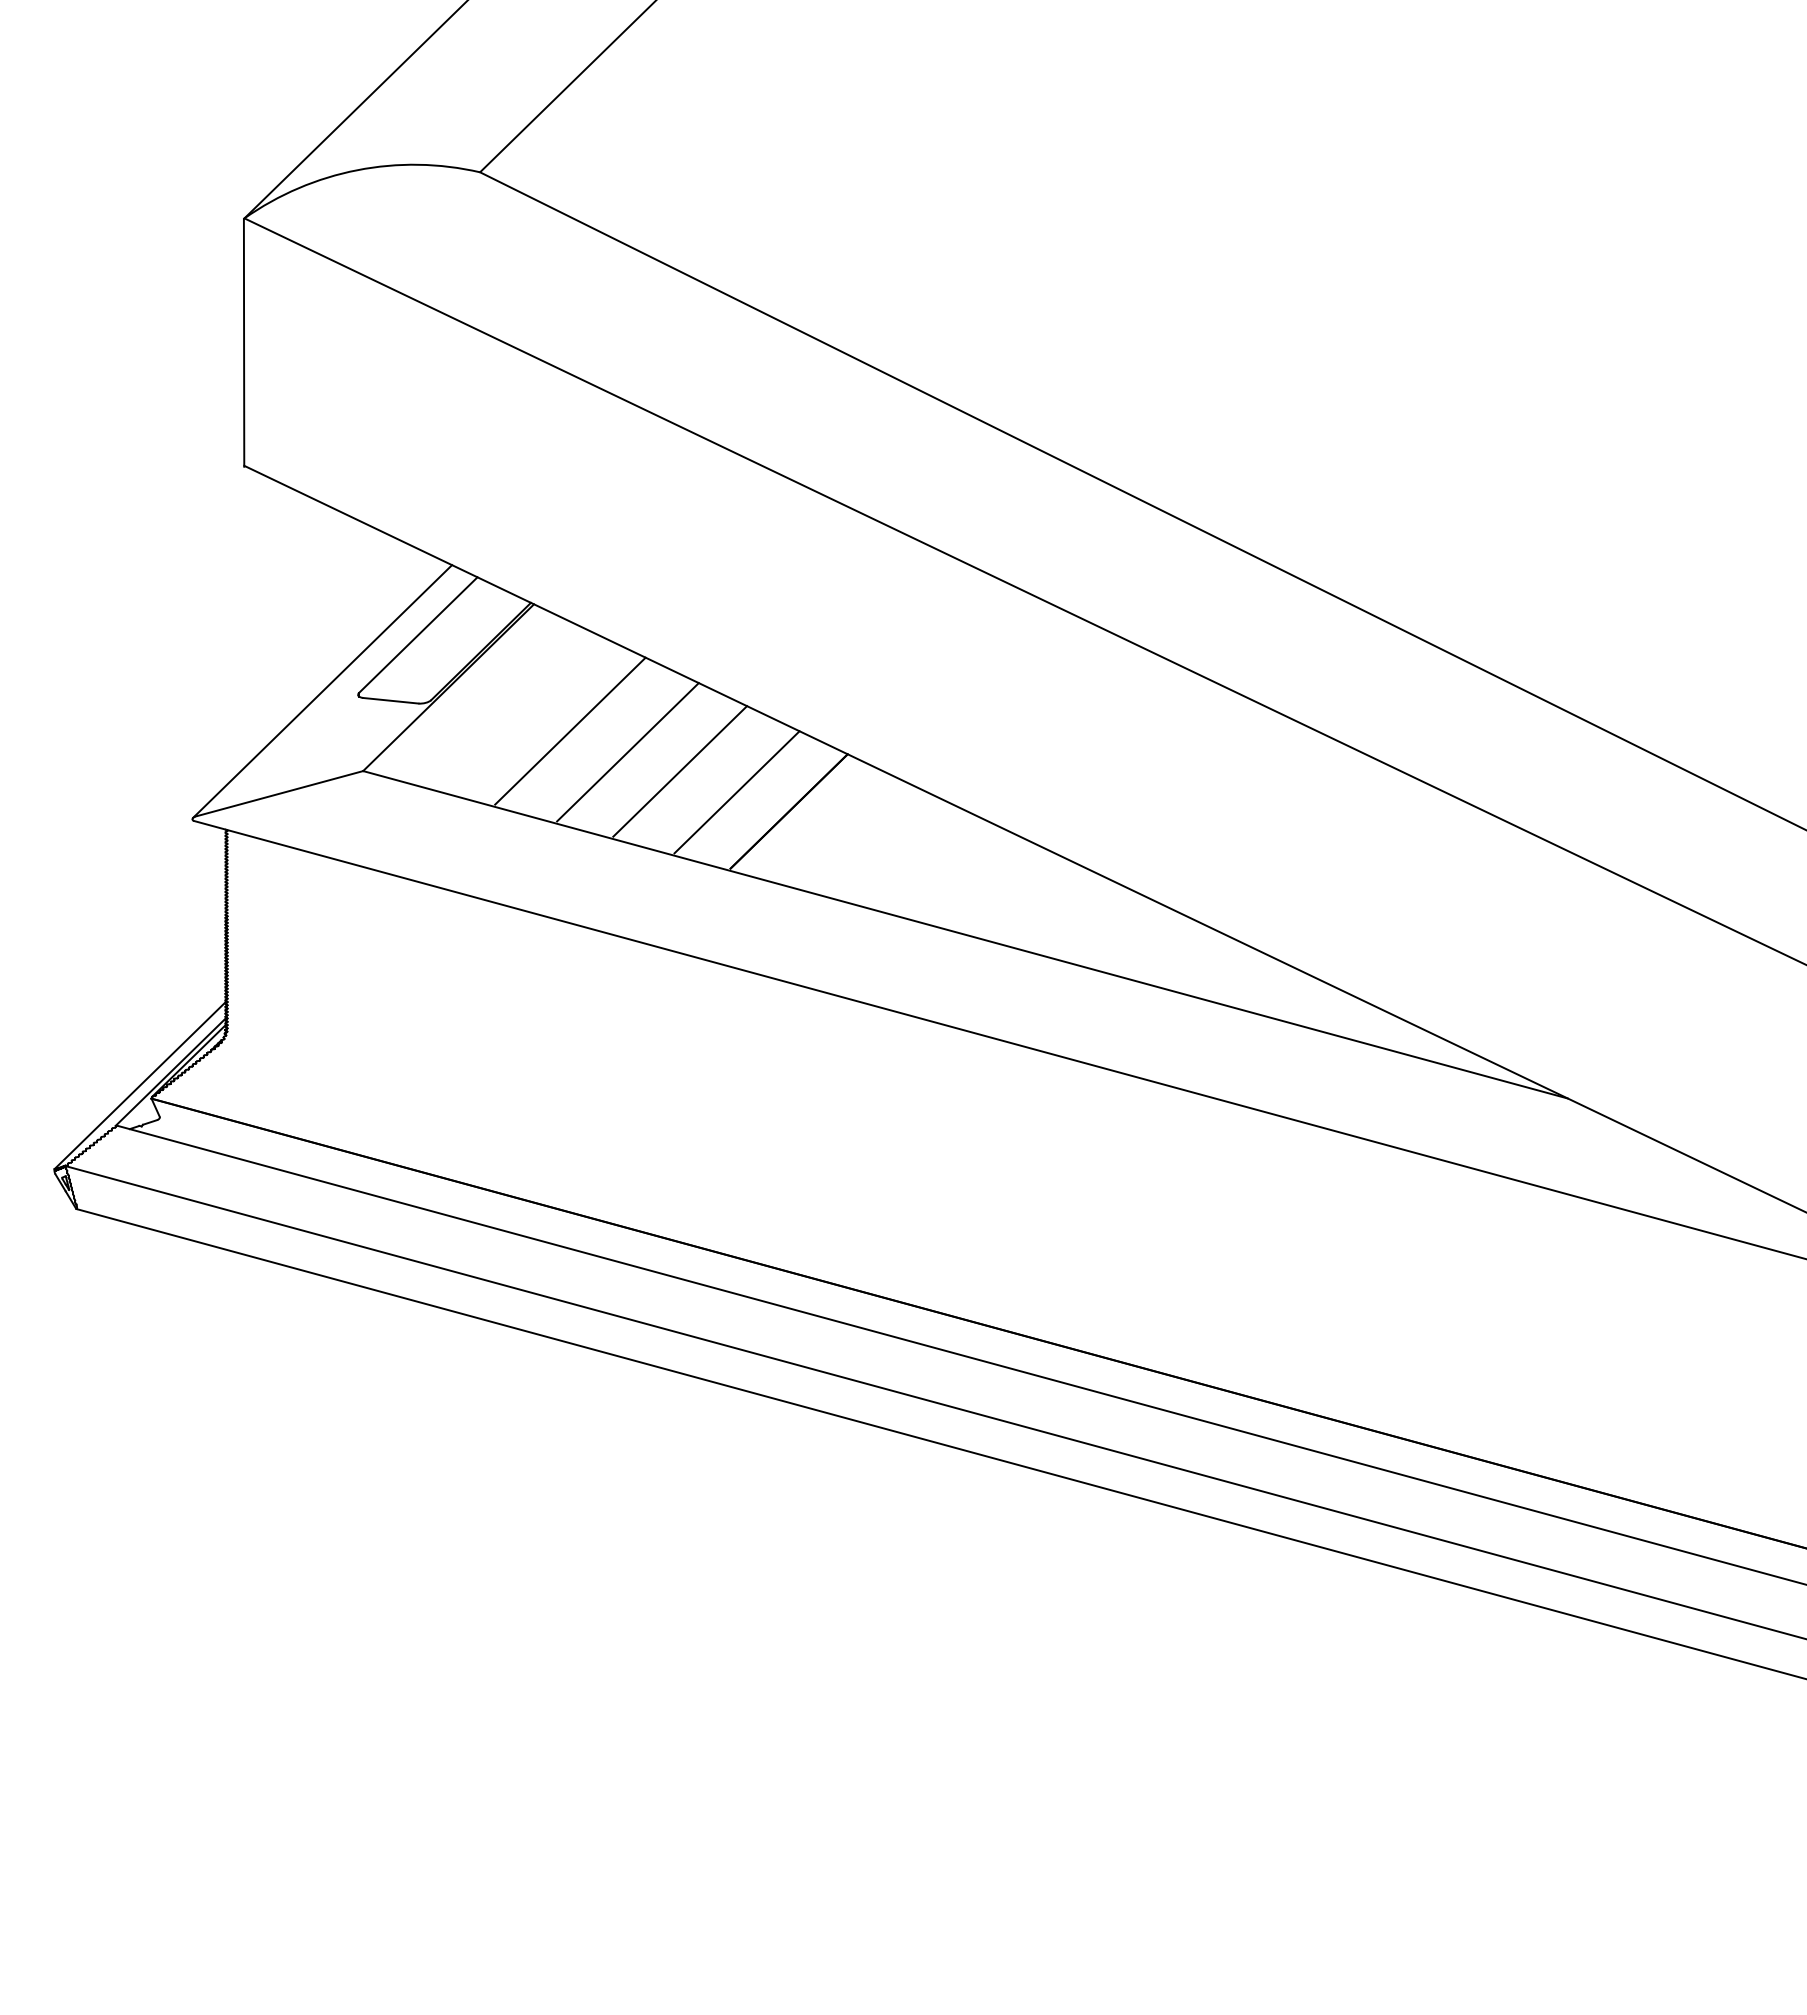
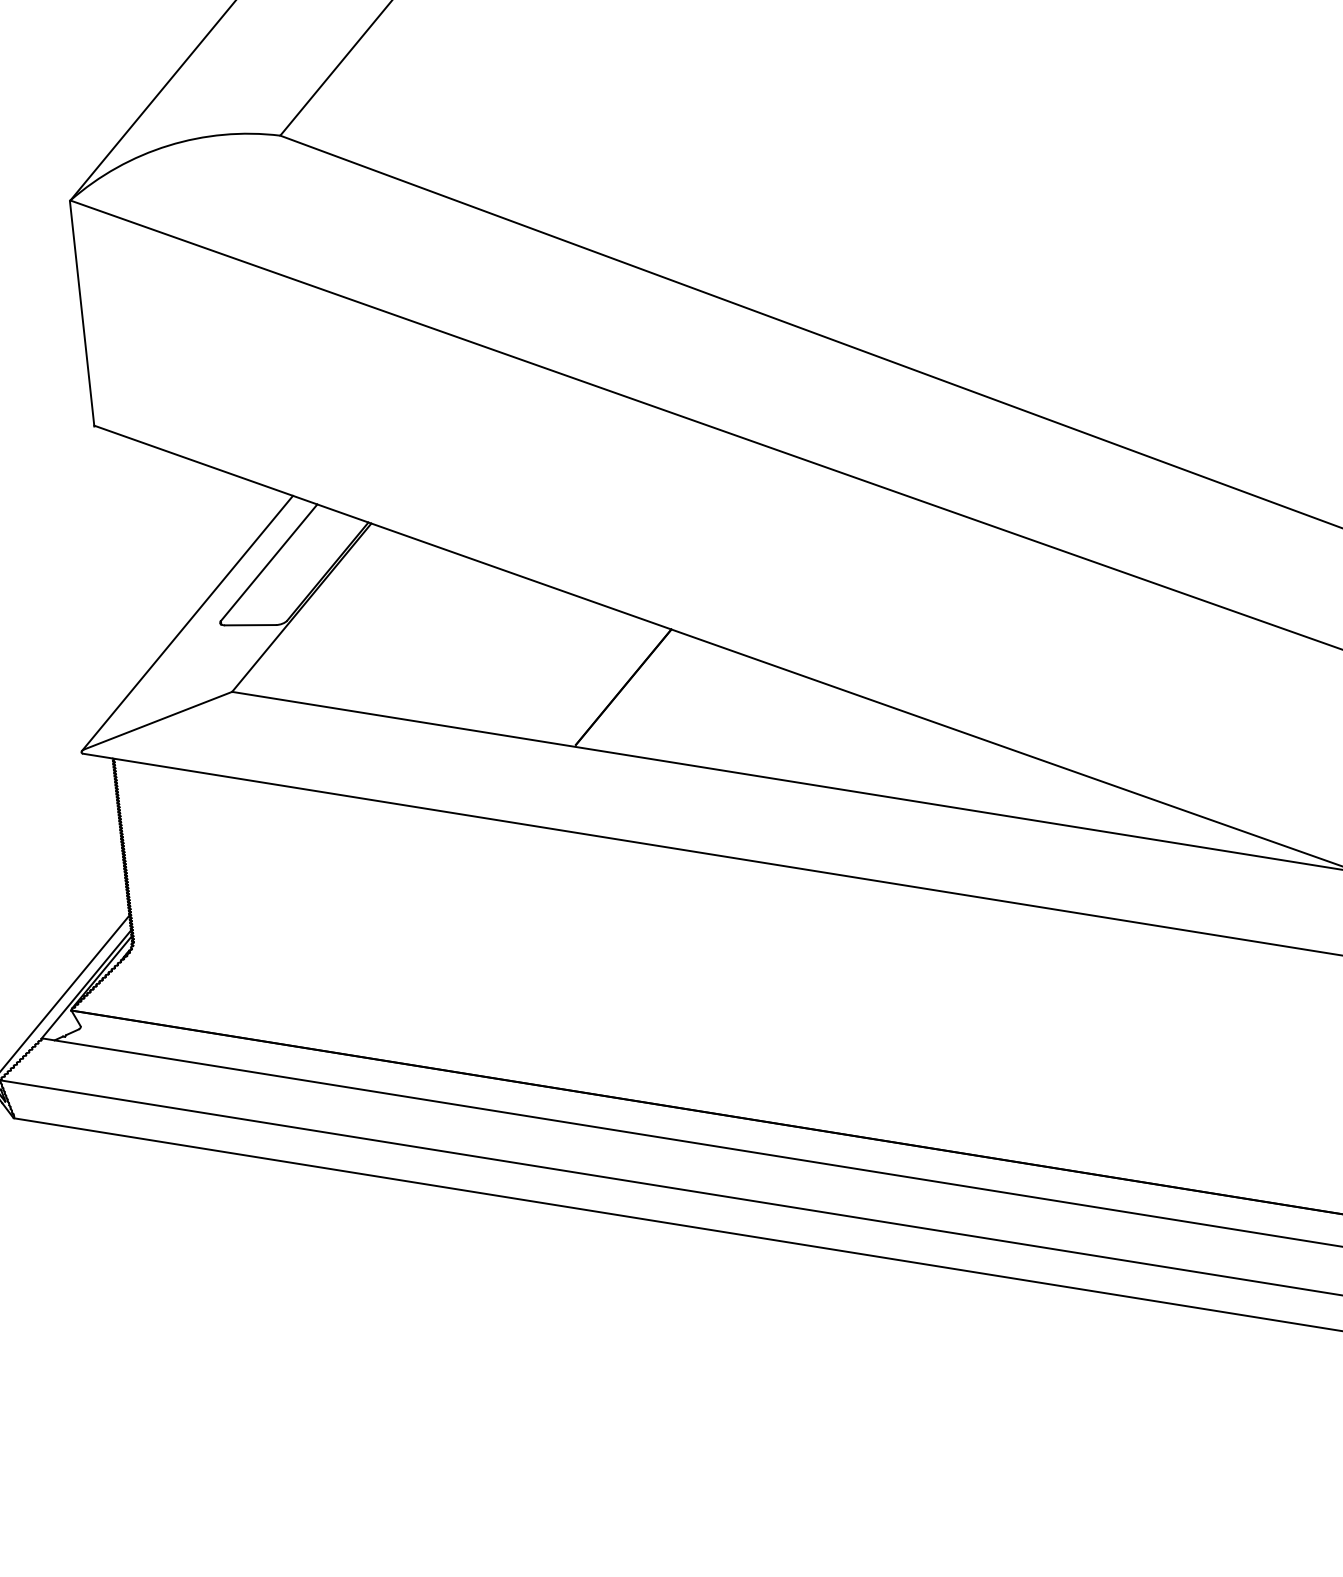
line: (570, 730) -> (416, 634), removed
line: (627, 752) -> (470, 649), removed
line: (680, 771) -> (520, 661), removed
line: (736, 792) -> (573, 675), removed

